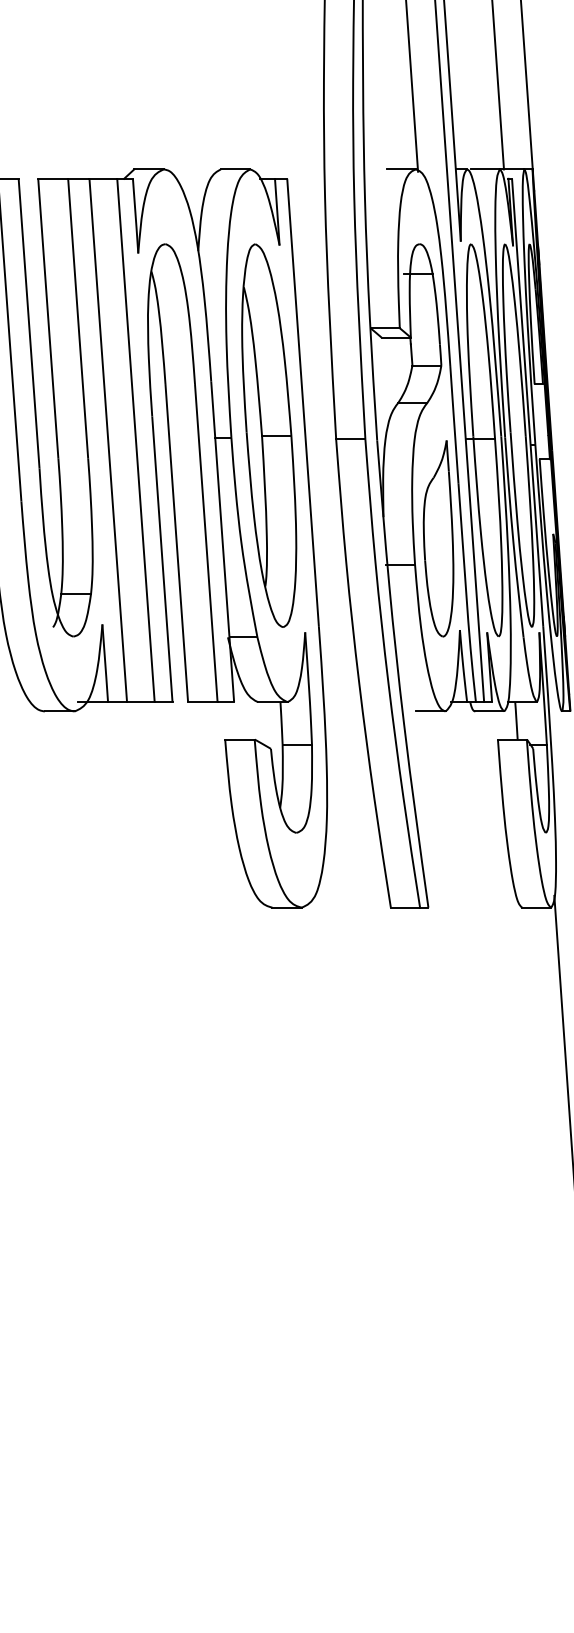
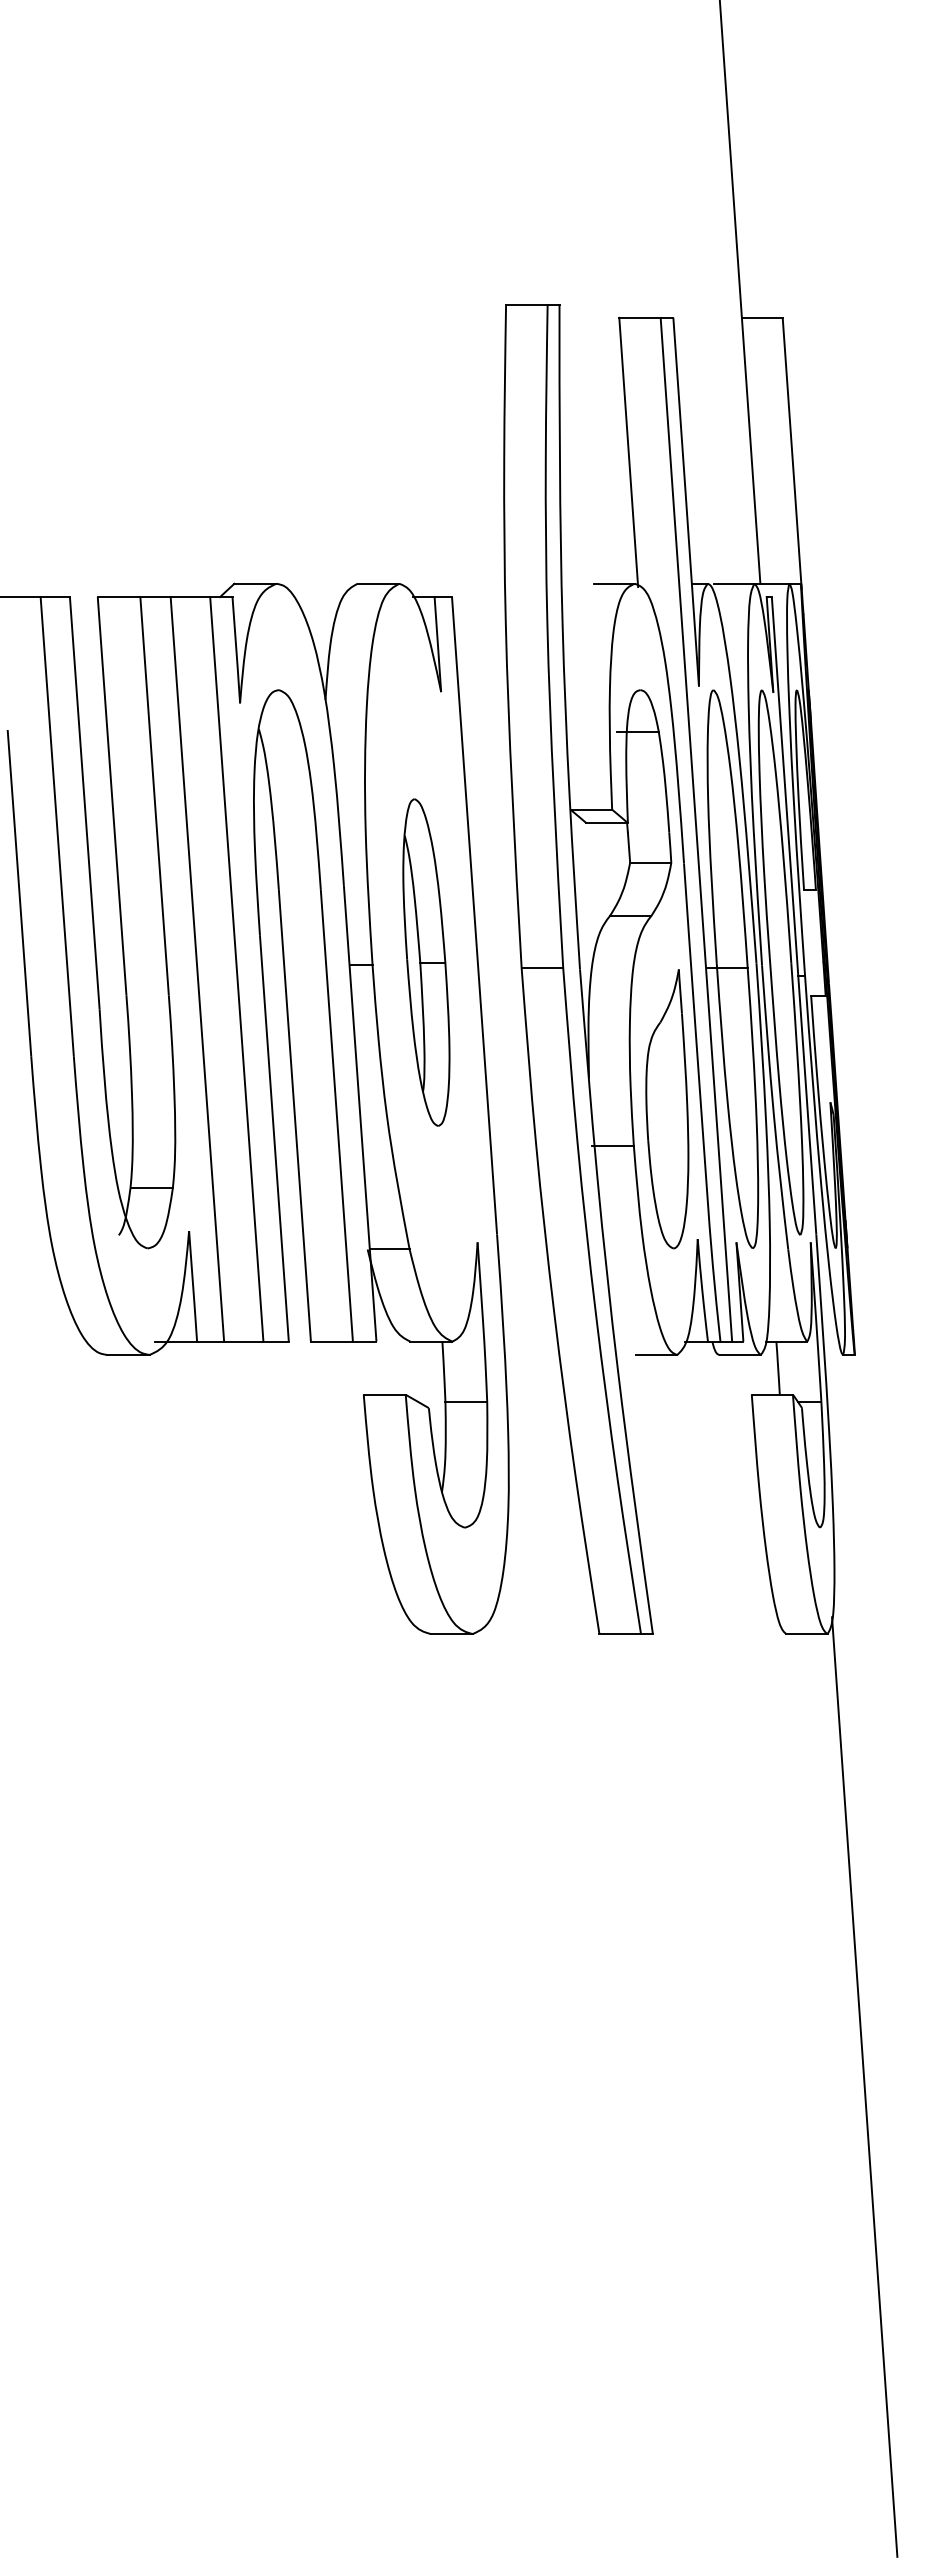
part: (269, 435) -> (426, 962), size x0.6

